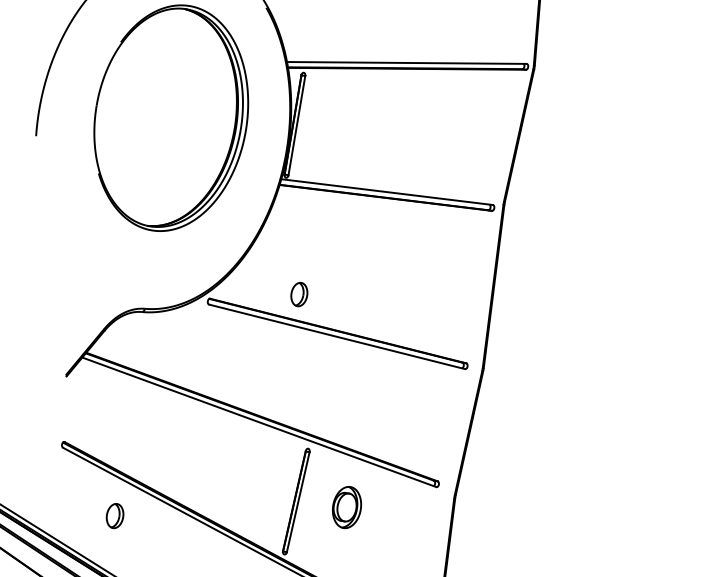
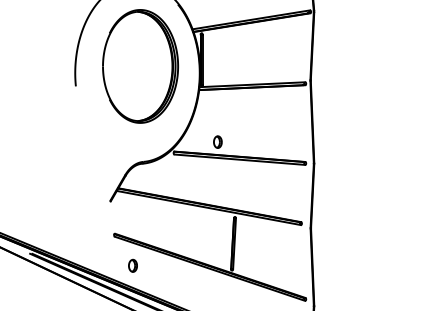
part: (346, 507) -> (258, 242), removed
part: (114, 515) -> (132, 265), moved

